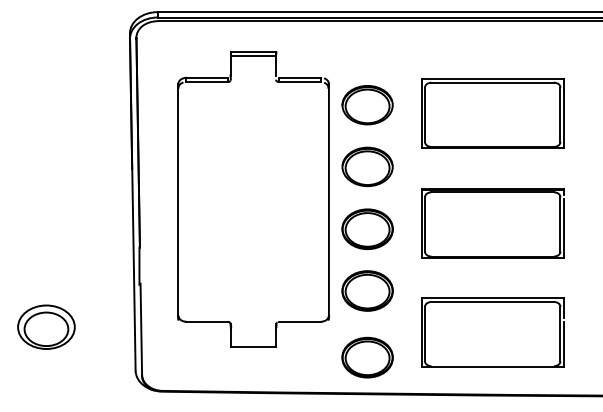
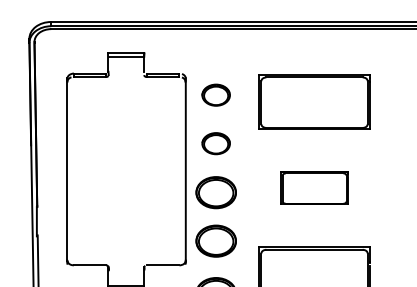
part: (367, 105) -> (216, 95), size x0.7
part: (367, 166) -> (216, 143), size x0.7
part: (492, 223) -> (314, 188), size x0.6

